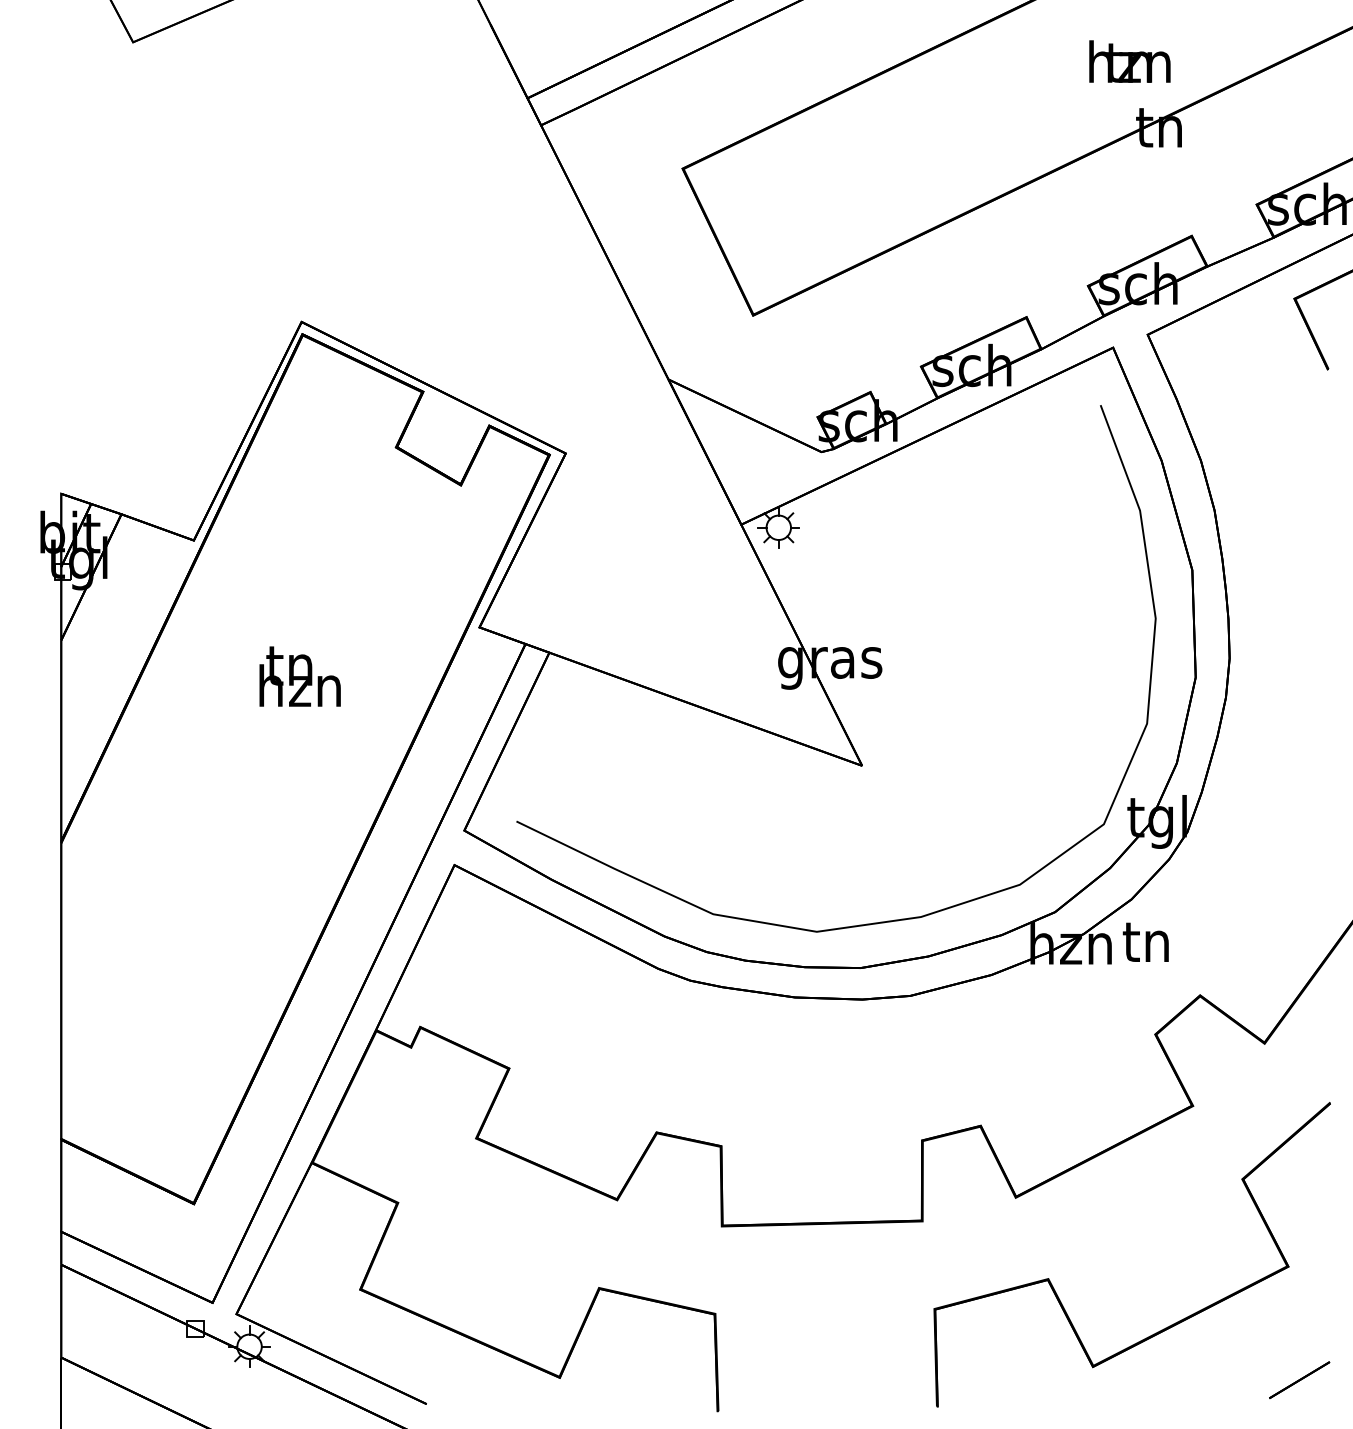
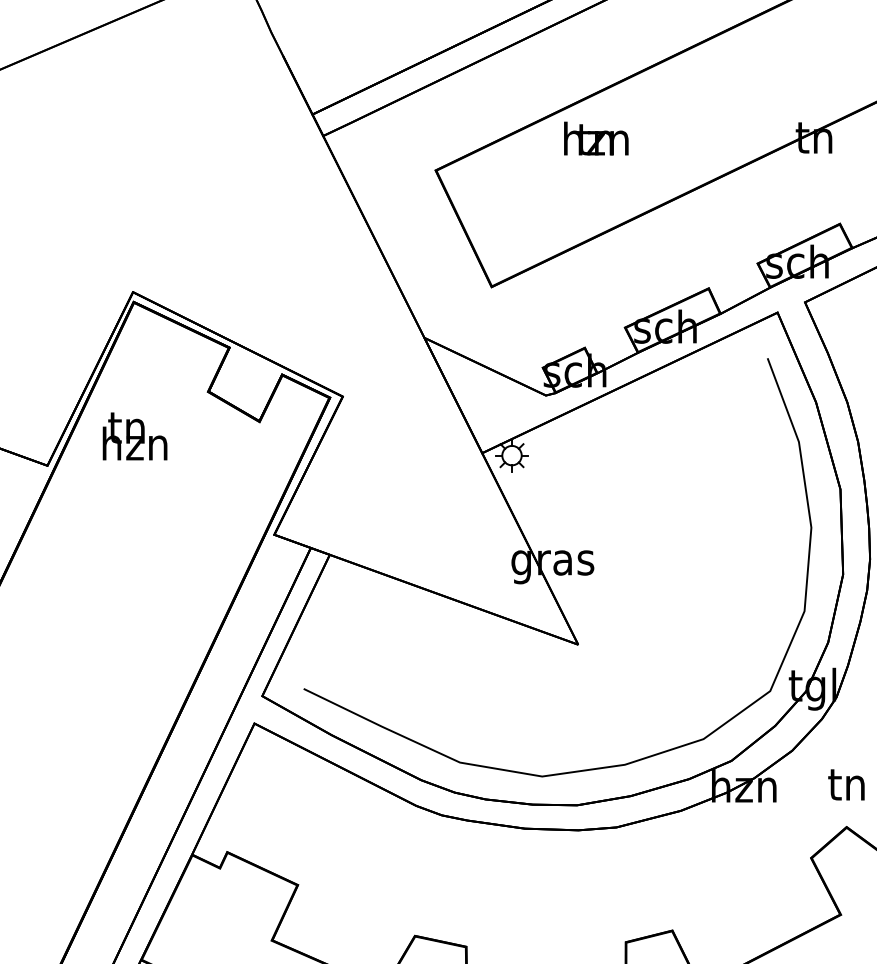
text: (1129, 61) -> (595, 138), moved
text: (299, 676) -> (134, 436), moved
text: (1145, 941) -> (846, 784), moved

